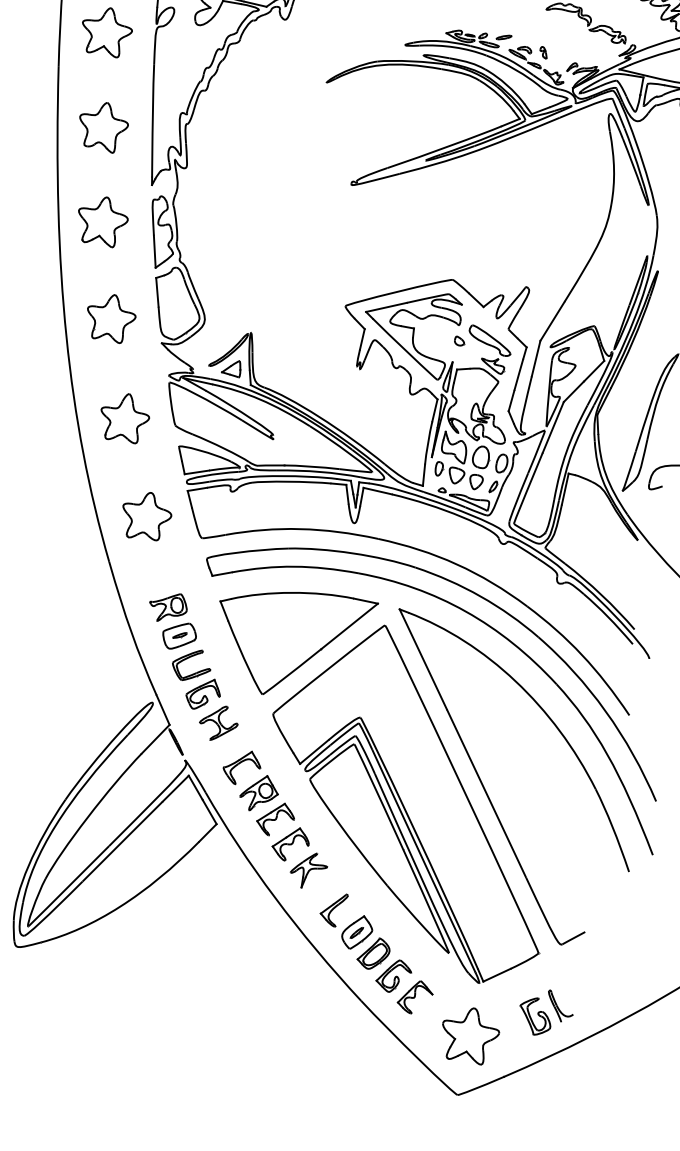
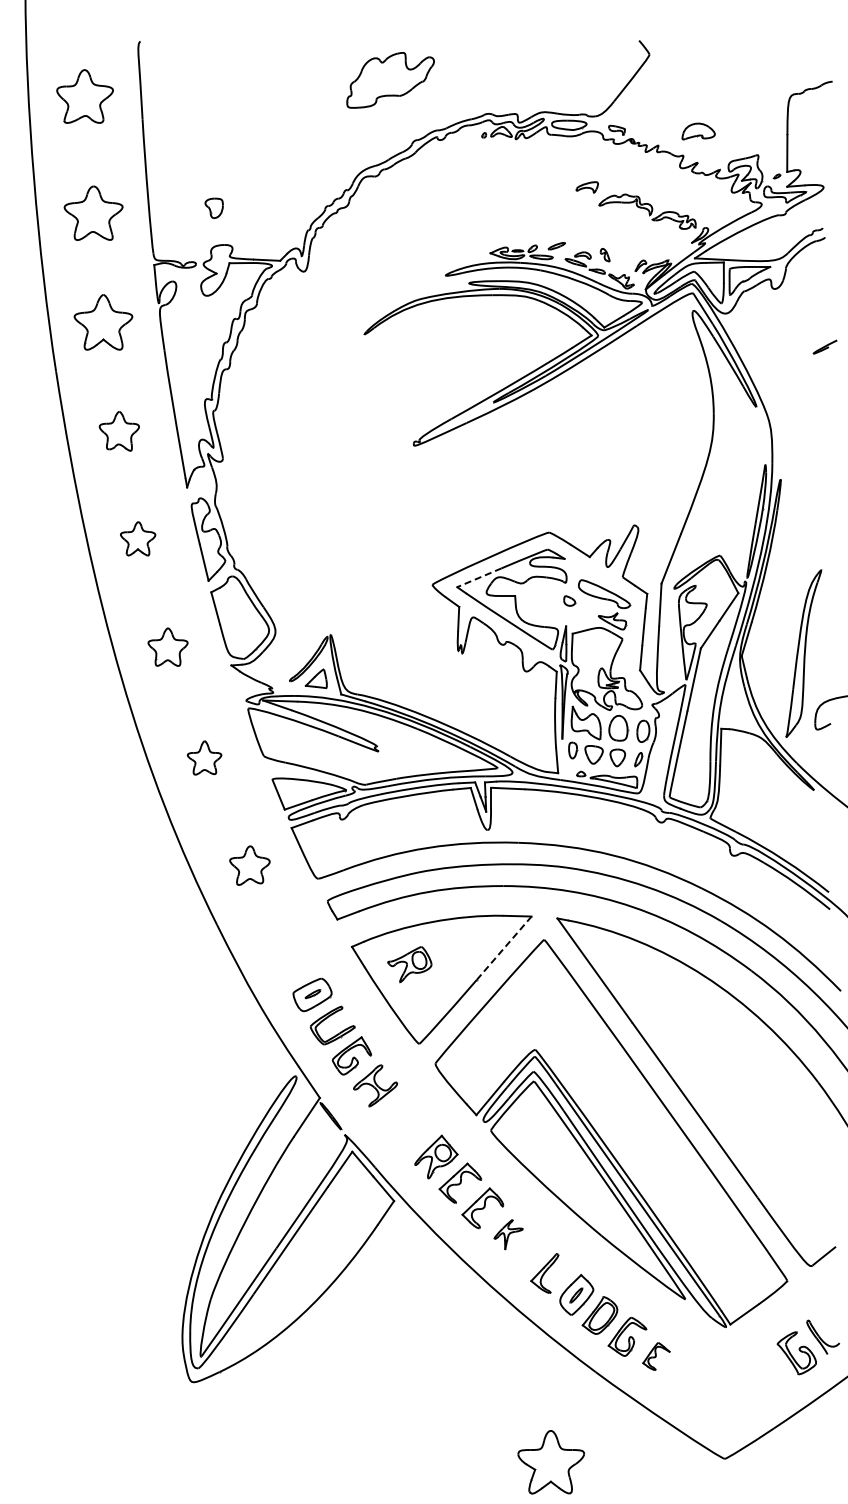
part: (103, 126) -> (119, 431), size x0.7
part: (101, 220) -> (137, 538), size x0.6
line: (385, 307) -> (478, 577), solid -> dashed
part: (110, 317) -> (167, 646), size x0.7
part: (124, 417) -> (204, 757), size x0.6
part: (146, 516) -> (249, 865), size x0.7
part: (168, 607) -> (409, 964), moved
line: (349, 626) -> (504, 948), solid -> dashed
part: (242, 767) -> (411, 1131), removed
part: (308, 870) -> (508, 1234), size x0.7
part: (415, 997) -> (656, 1356), size x0.7
part: (469, 1035) -> (550, 1462), moved

